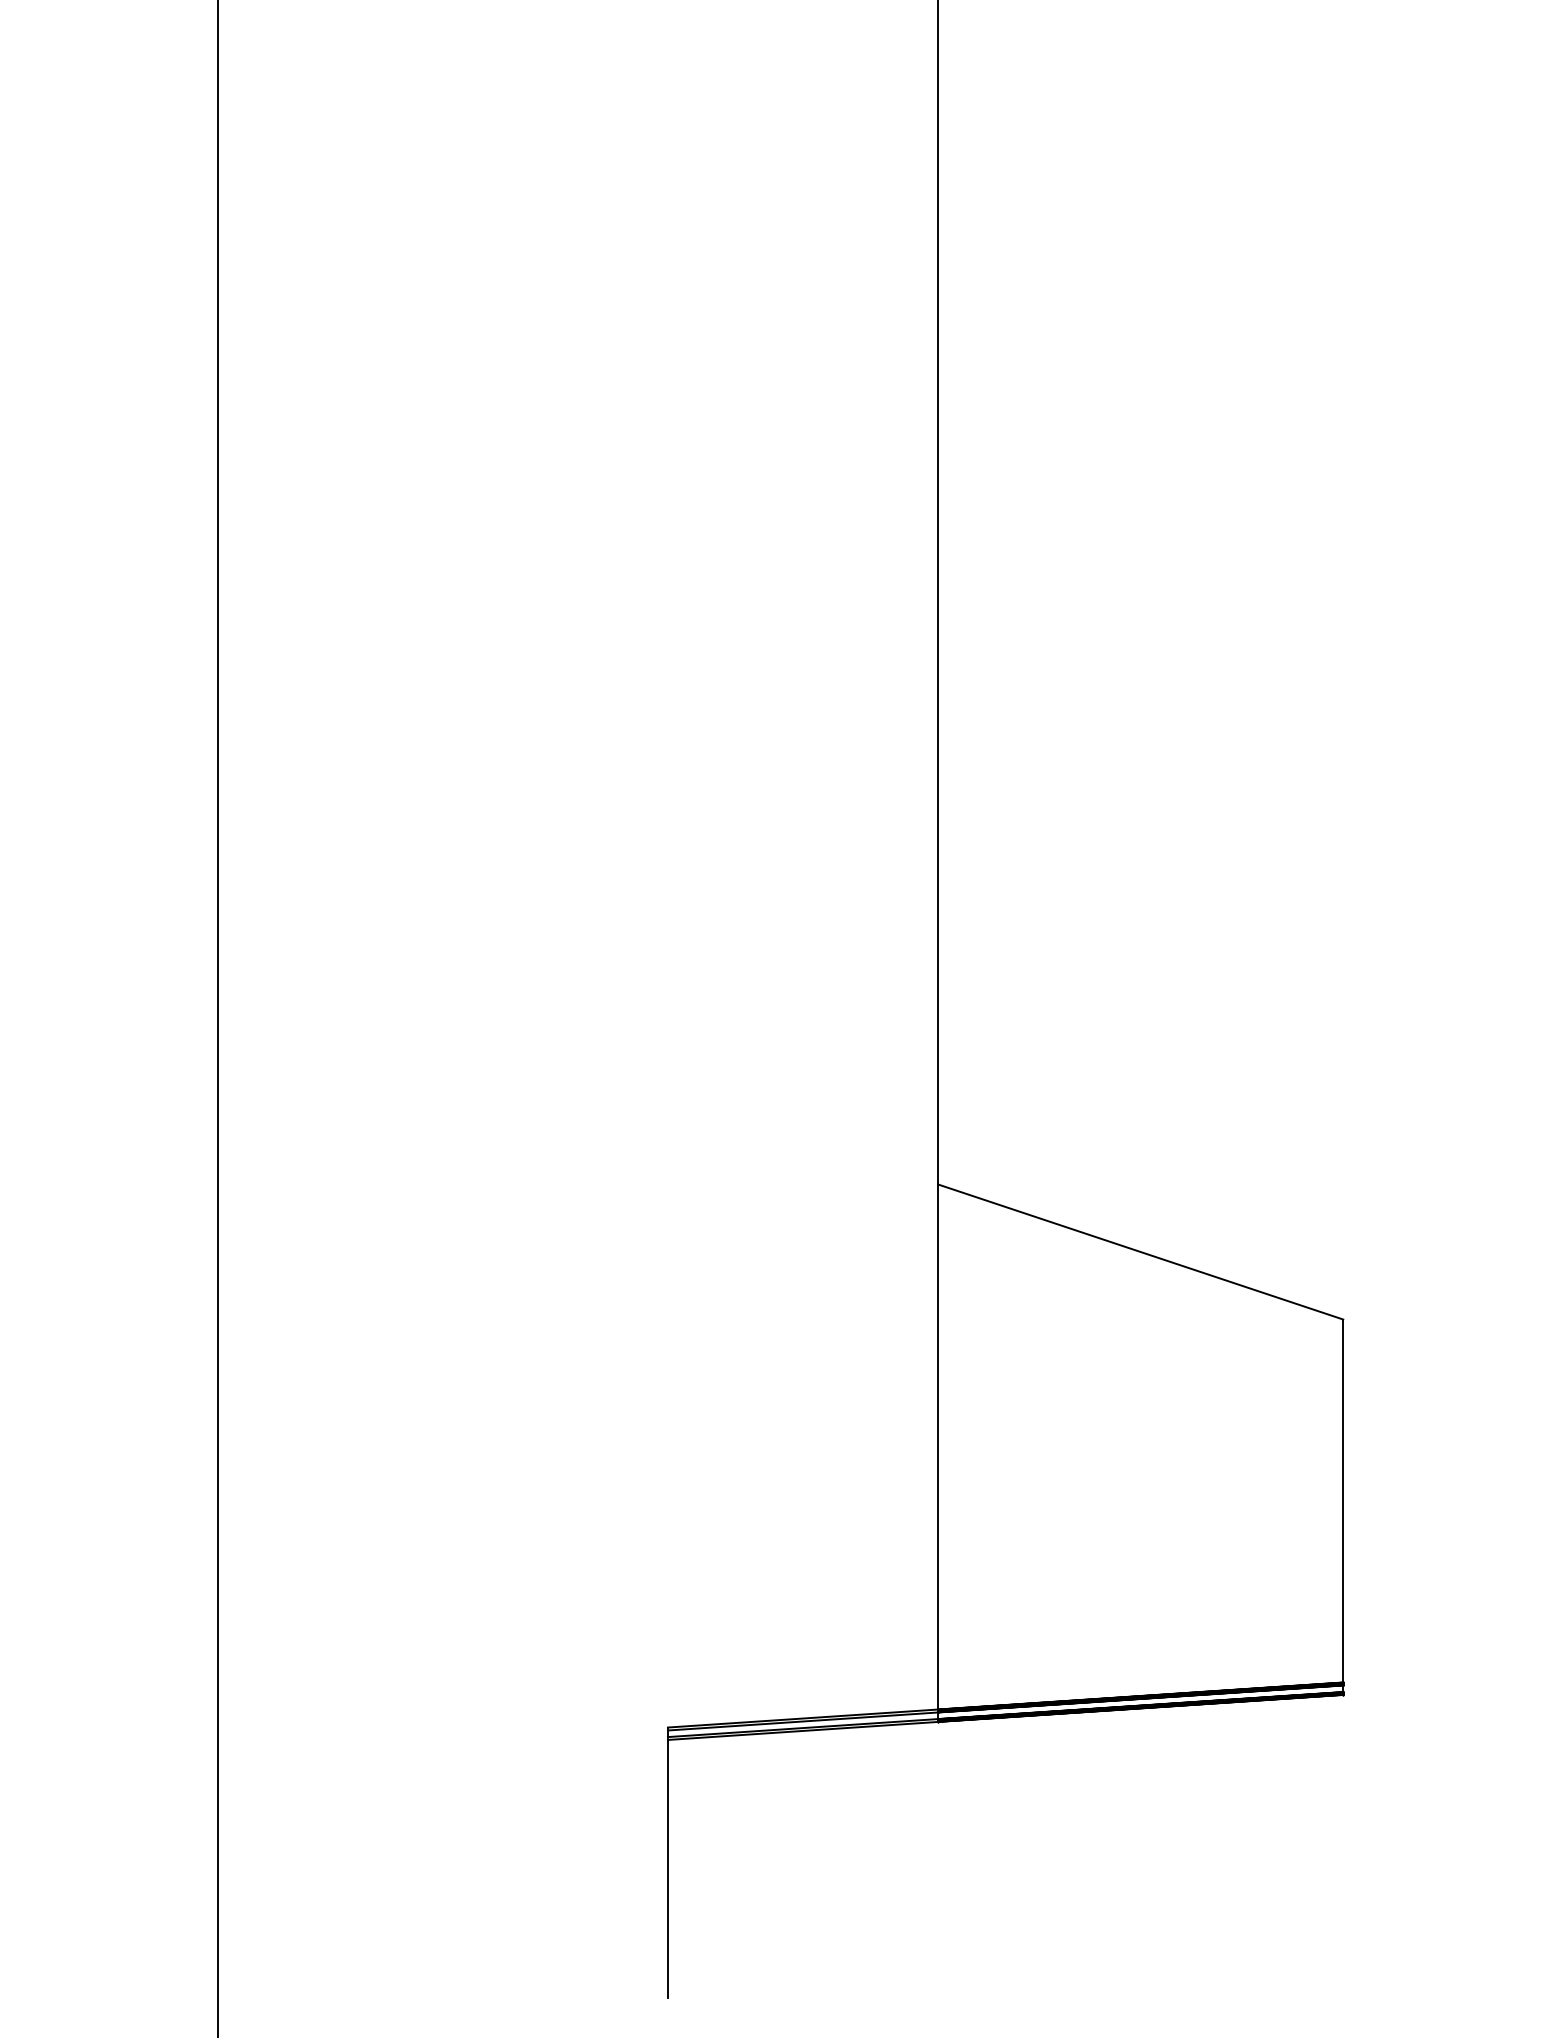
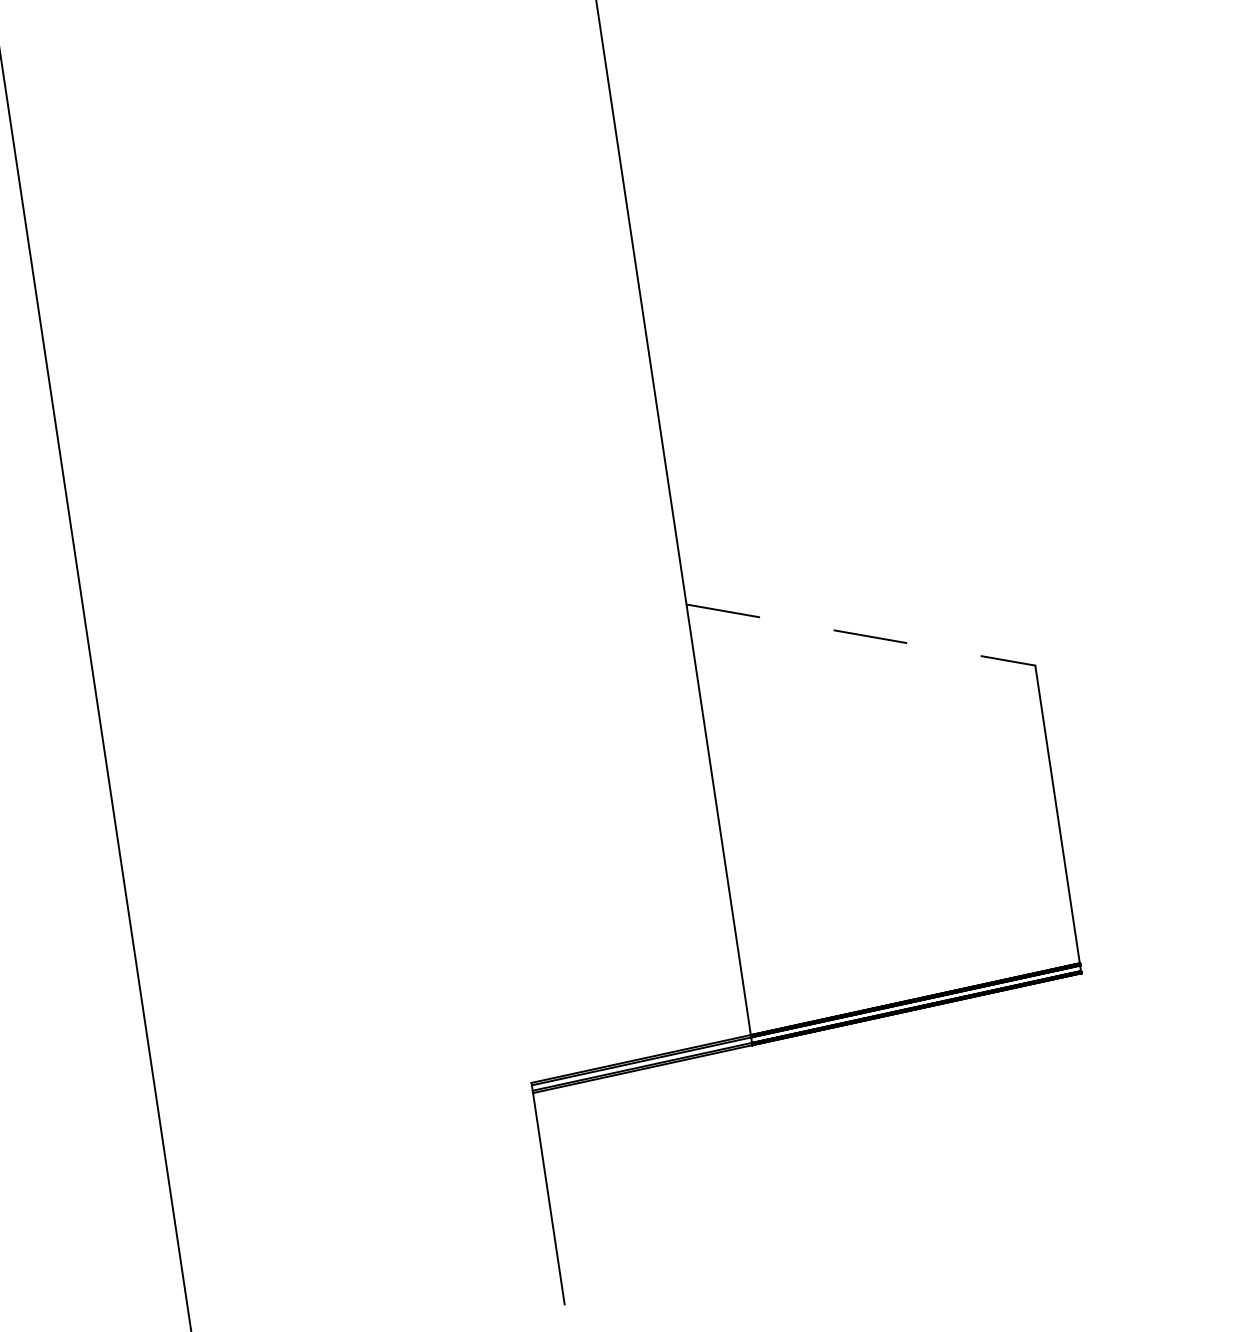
line: (1140, 1252) -> (860, 635), solid -> dashed

